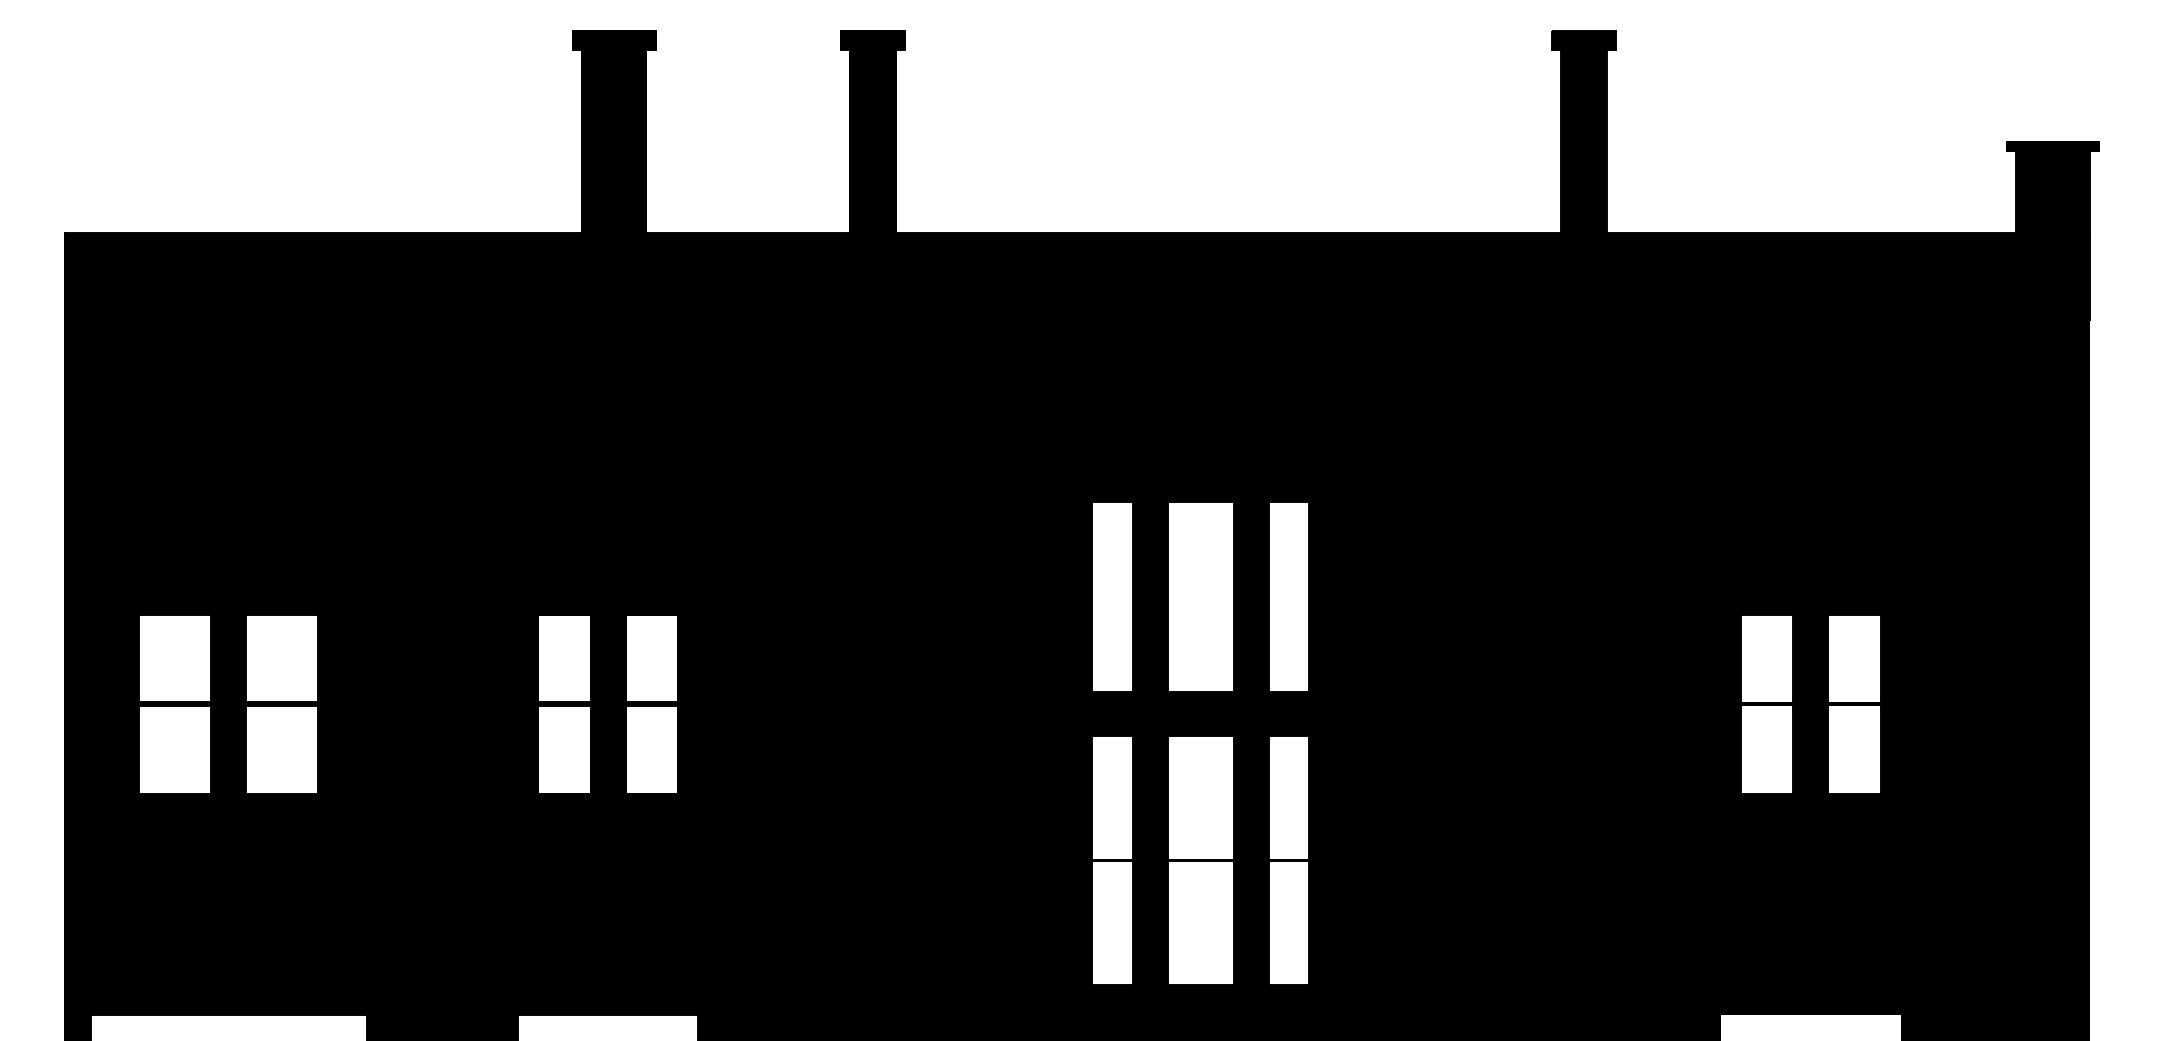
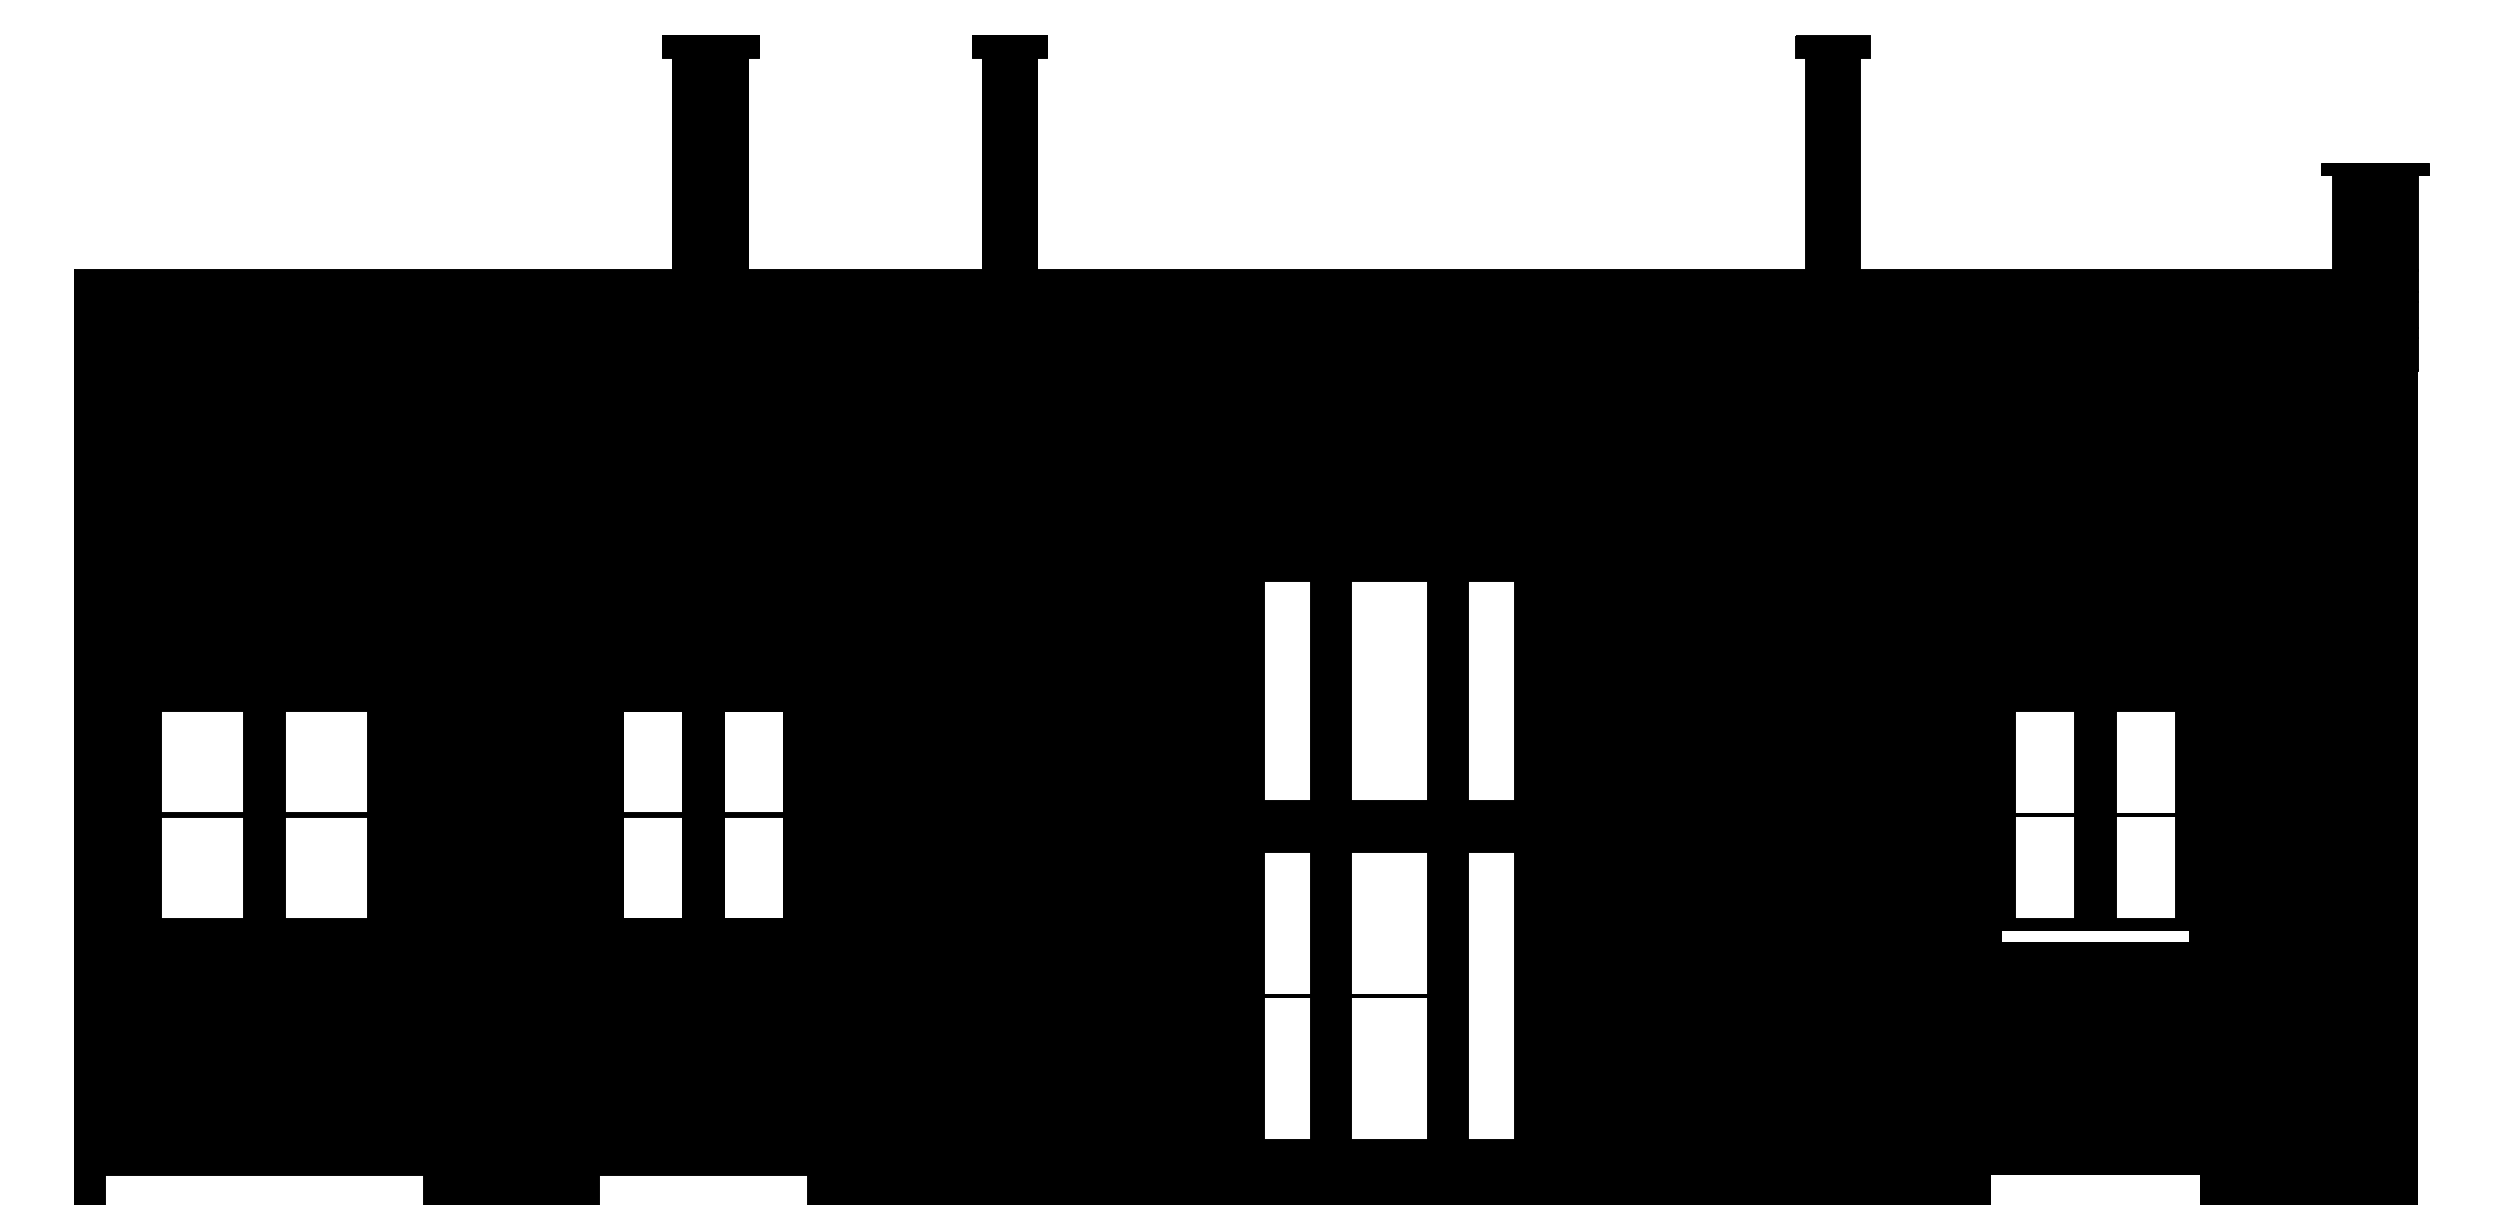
fill: (1810, 809) -> (2095, 936), removed
fill: (1288, 860) -> (1491, 995), removed

